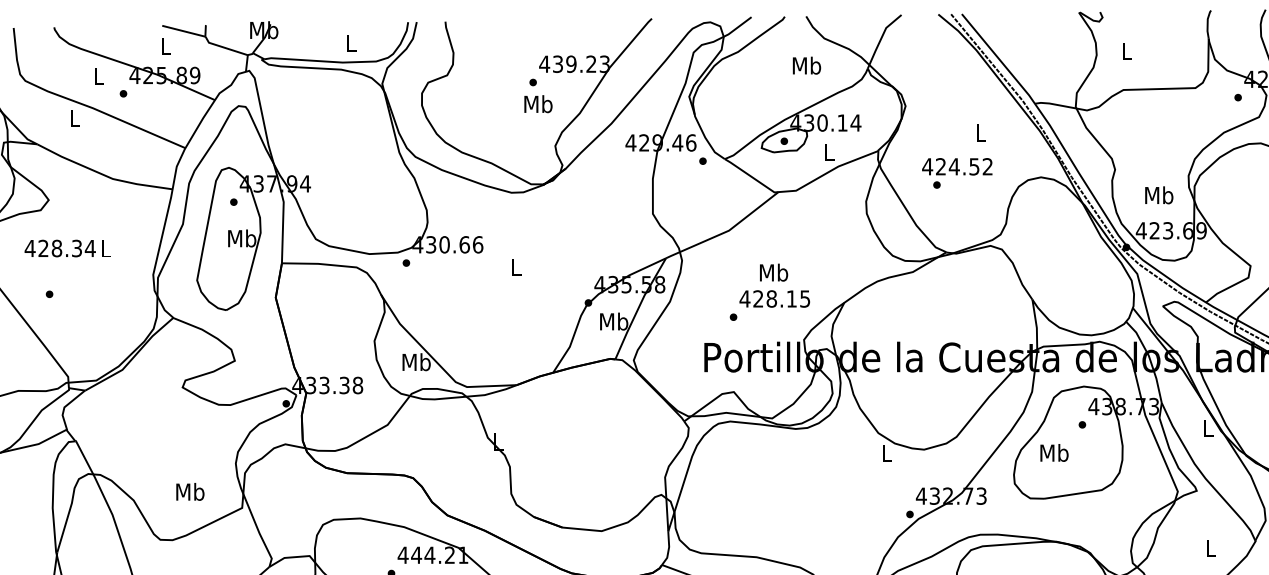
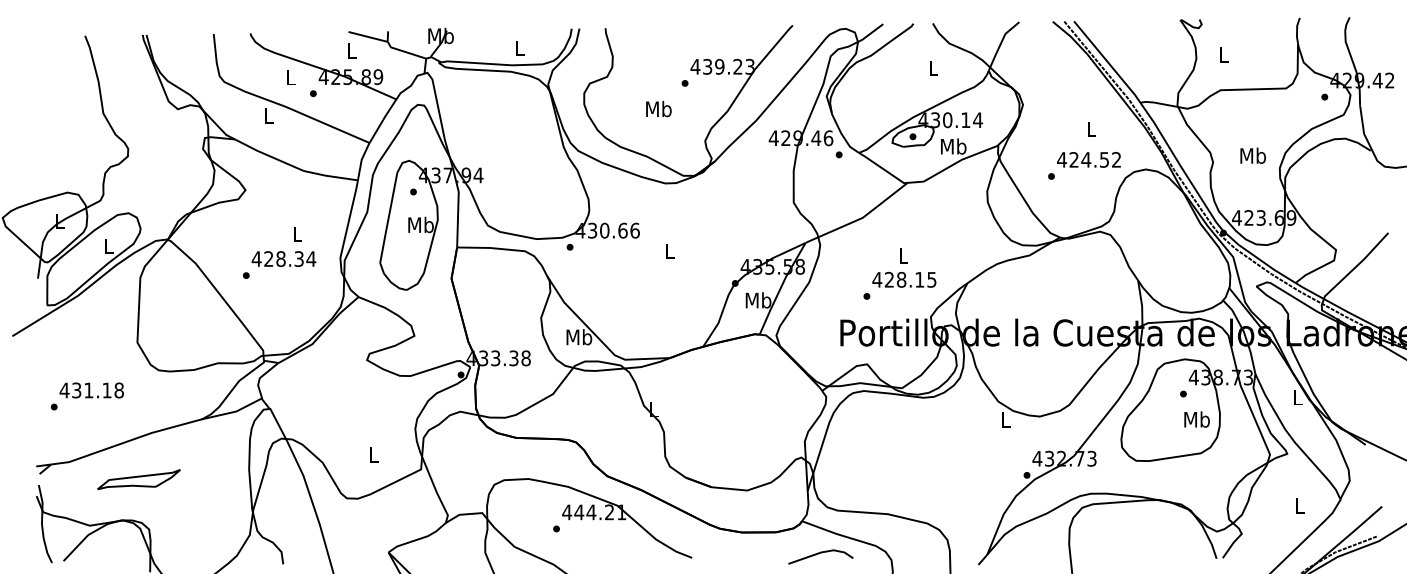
text: (806, 66) -> (933, 68), Mb -> L
text: (538, 104) -> (658, 109), moved
text: (828, 152) -> (953, 146), L -> Mb
text: (956, 166) -> (1088, 159), moved
text: (1158, 195) -> (1252, 155), moved
text: (59, 247) -> (283, 258), moved
text: (773, 272) -> (903, 255), Mb -> L
text: (1053, 452) -> (1196, 419), moved
text: (189, 491) -> (373, 454), Mb -> L

